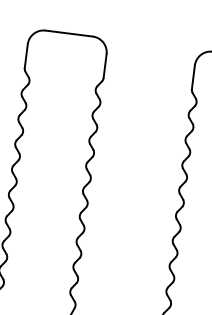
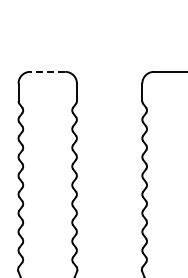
line: (68, 33) -> (47, 71), solid -> dashed

